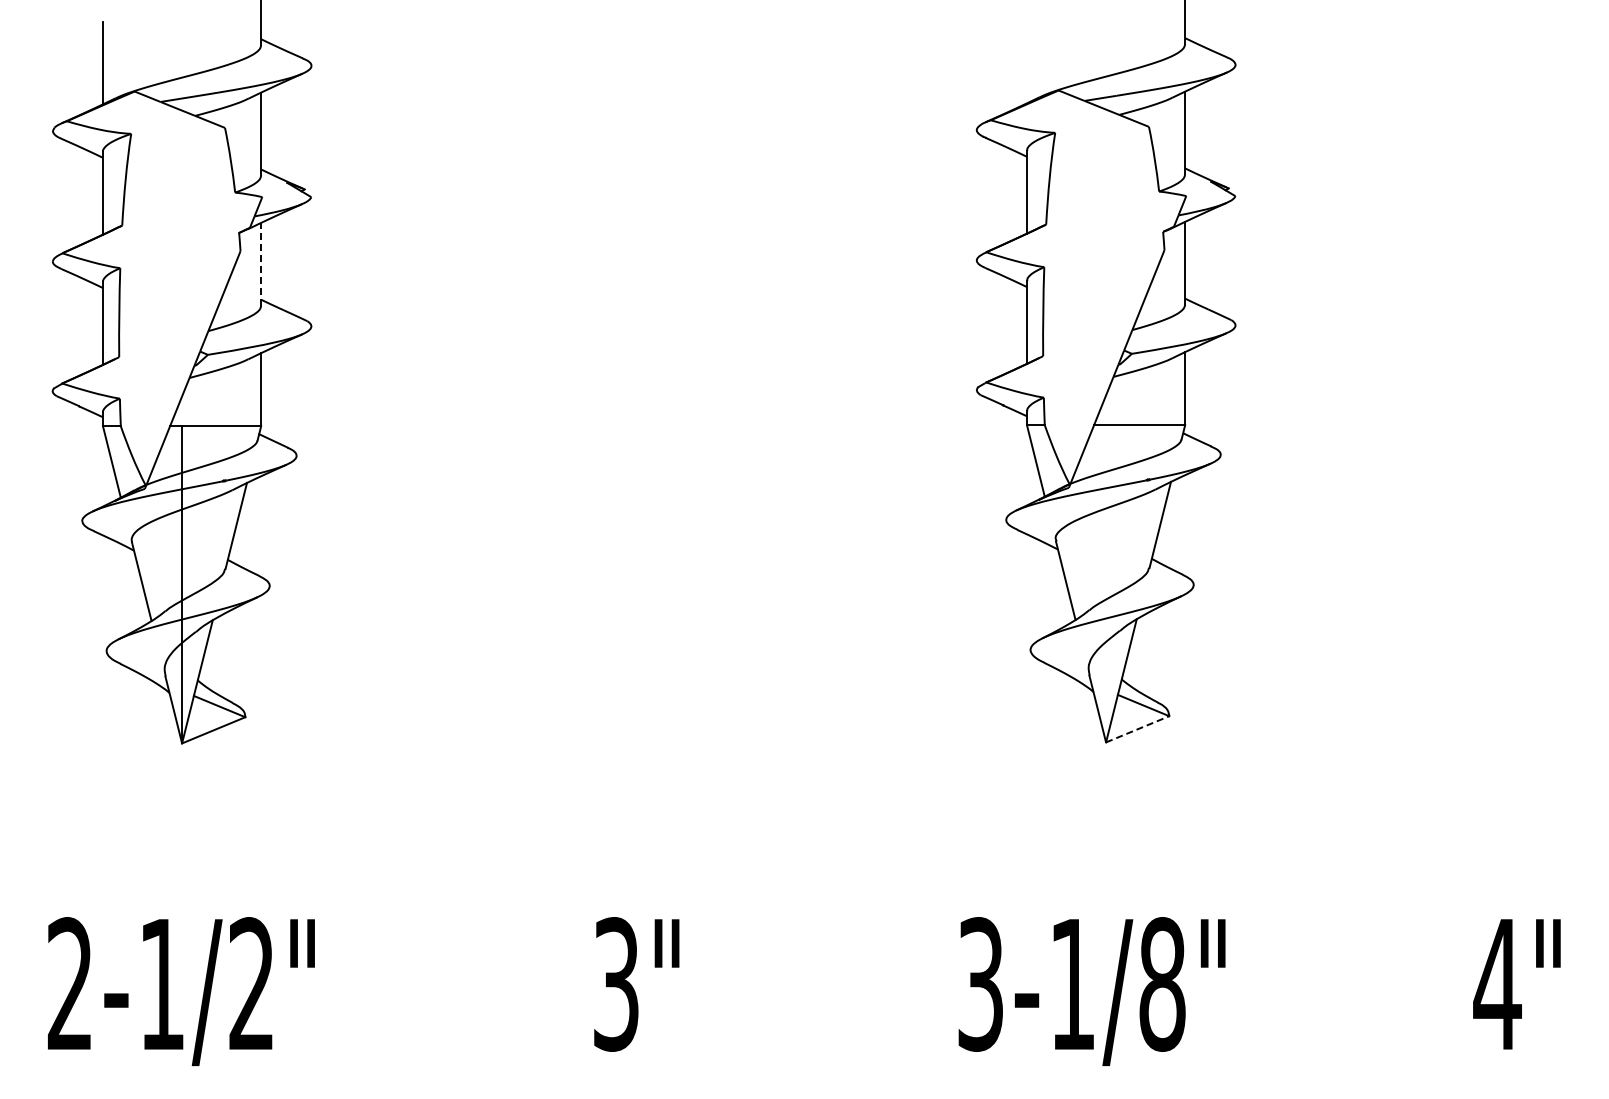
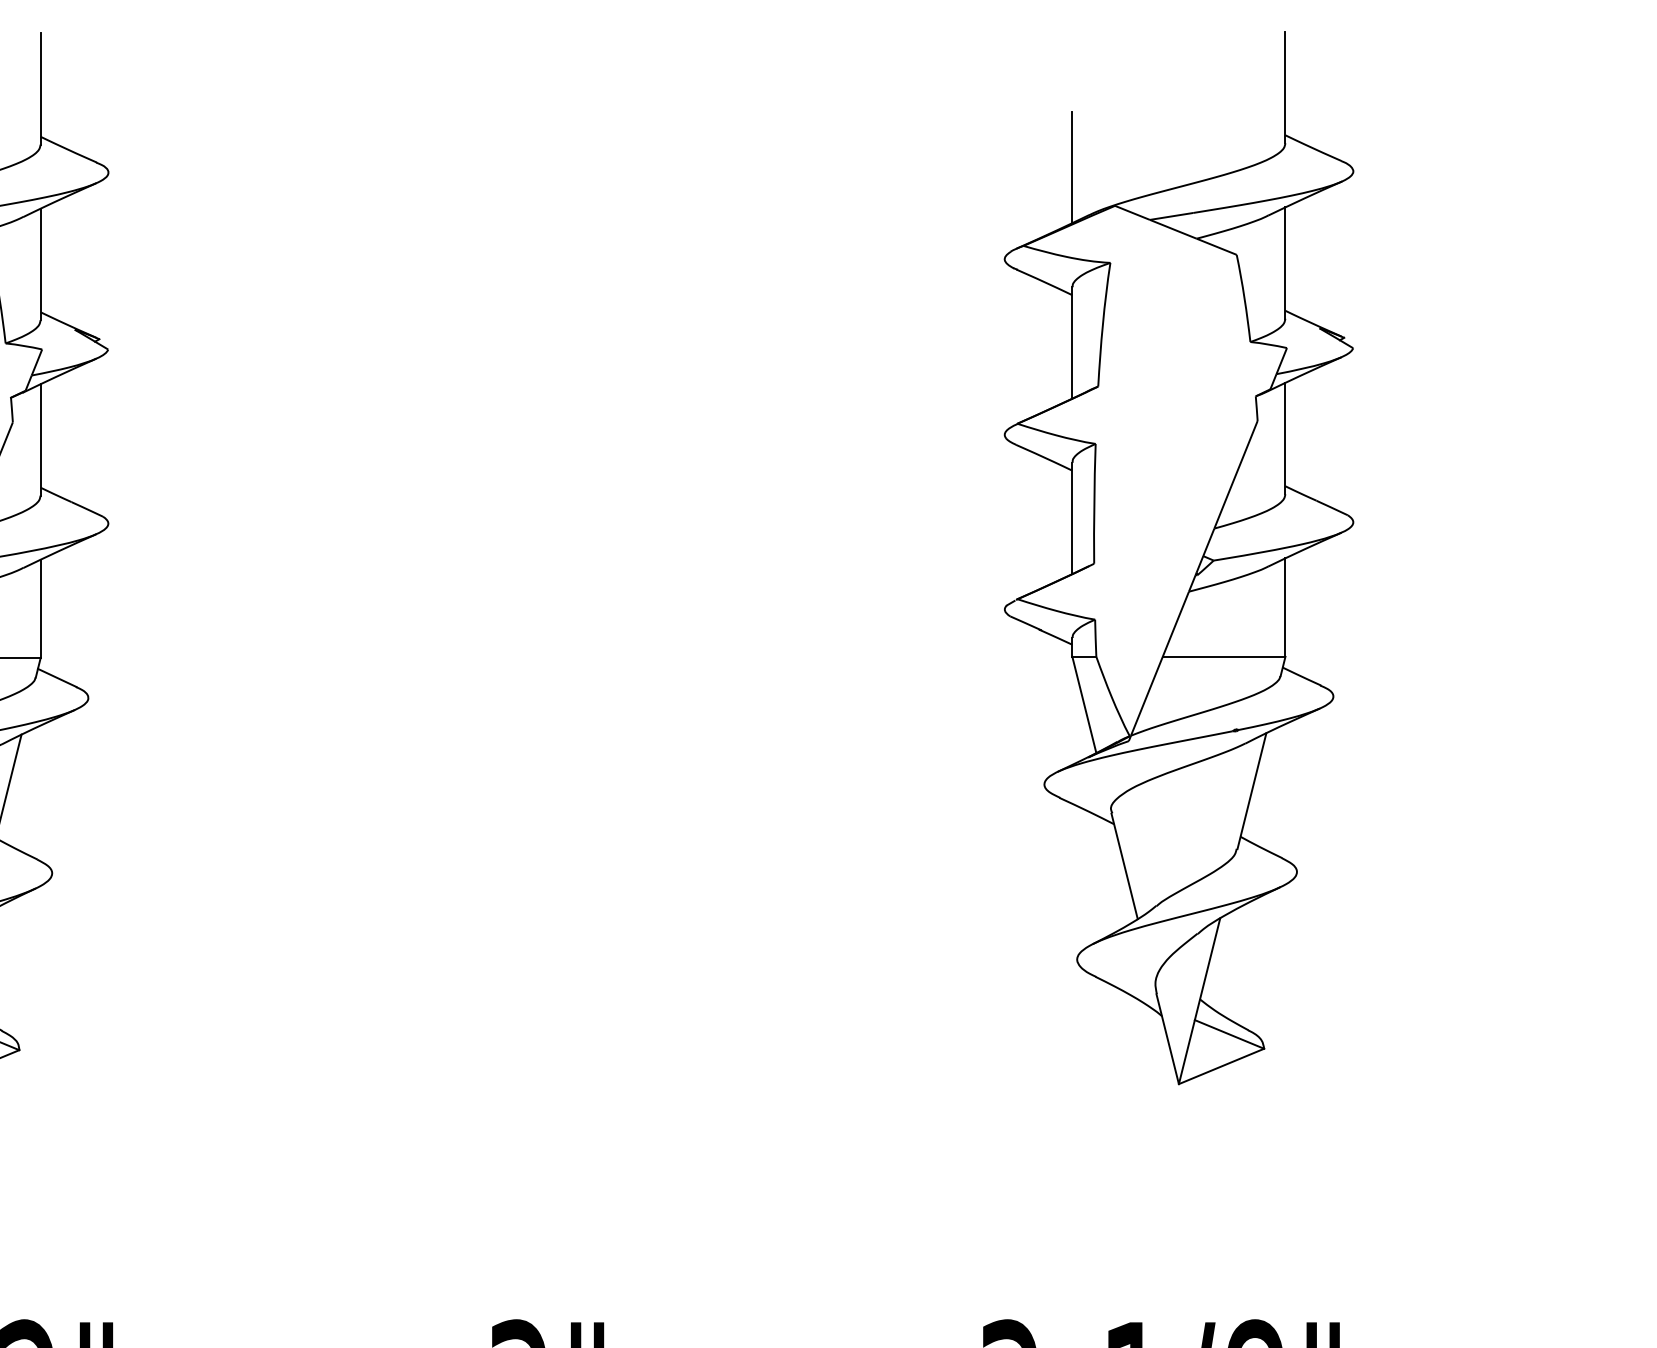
line: (1027, 61) -> (1073, 166), added
line: (261, 263) -> (41, 438), dashed -> solid
line: (1138, 729) -> (1222, 1066), dashed -> solid

